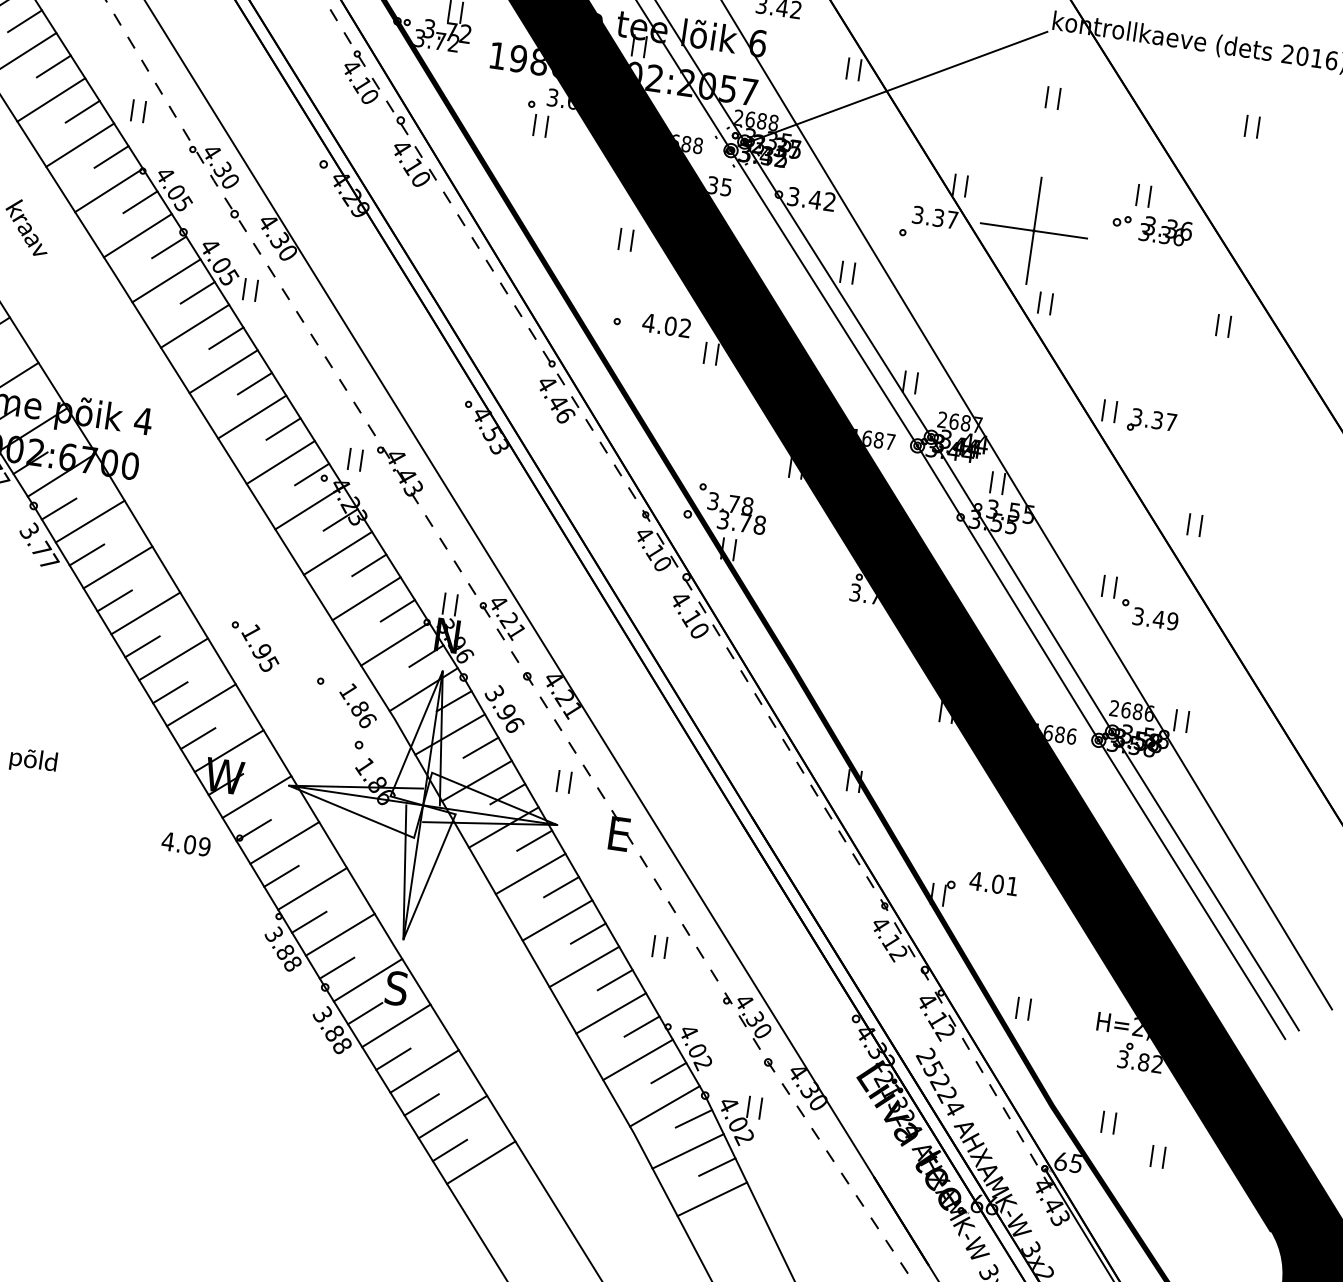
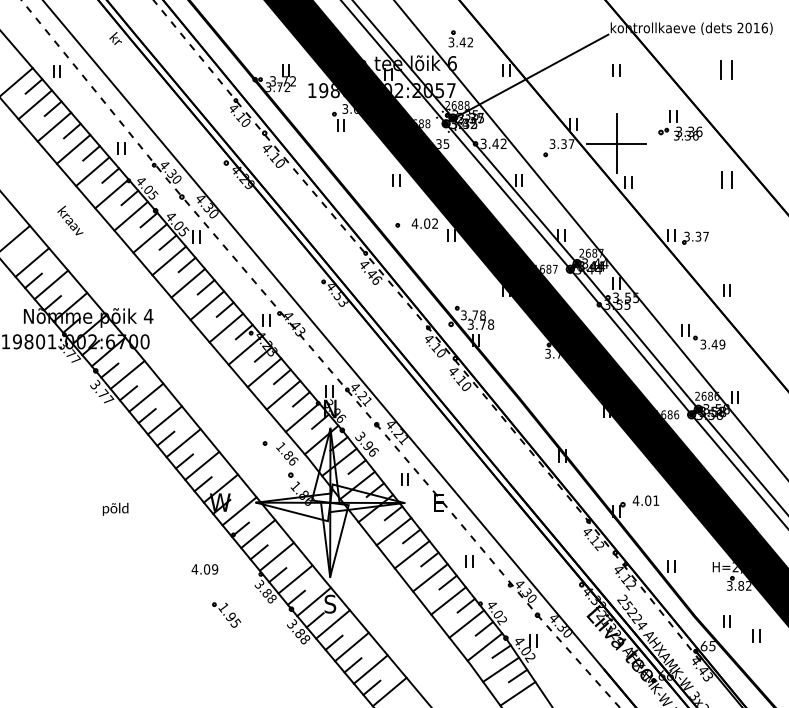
part: (1251, 127) -> (726, 70), size x1.6
part: (1222, 326) -> (726, 180), size x1.4
part: (254, 645) -> (226, 614), moved
text: (185, 844) -> (204, 569), moved

